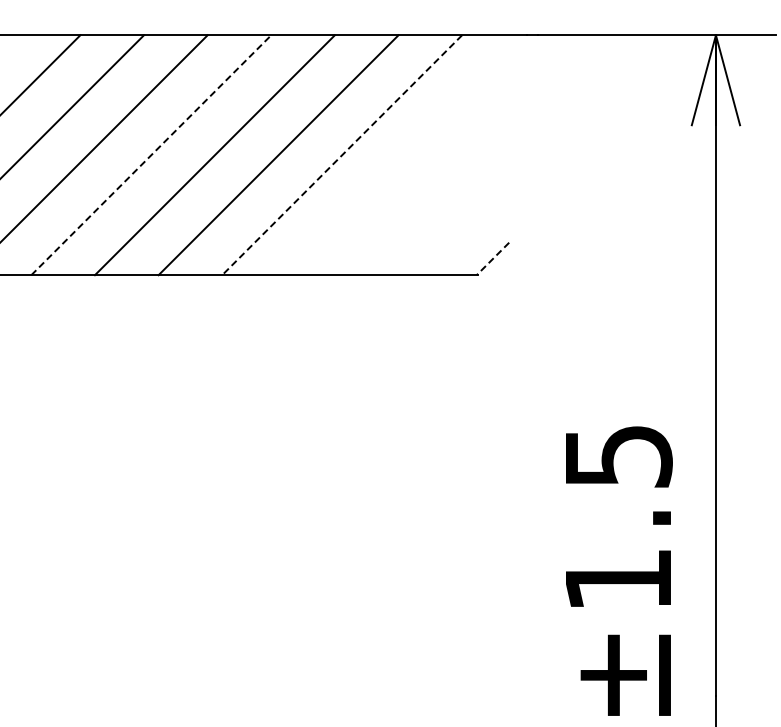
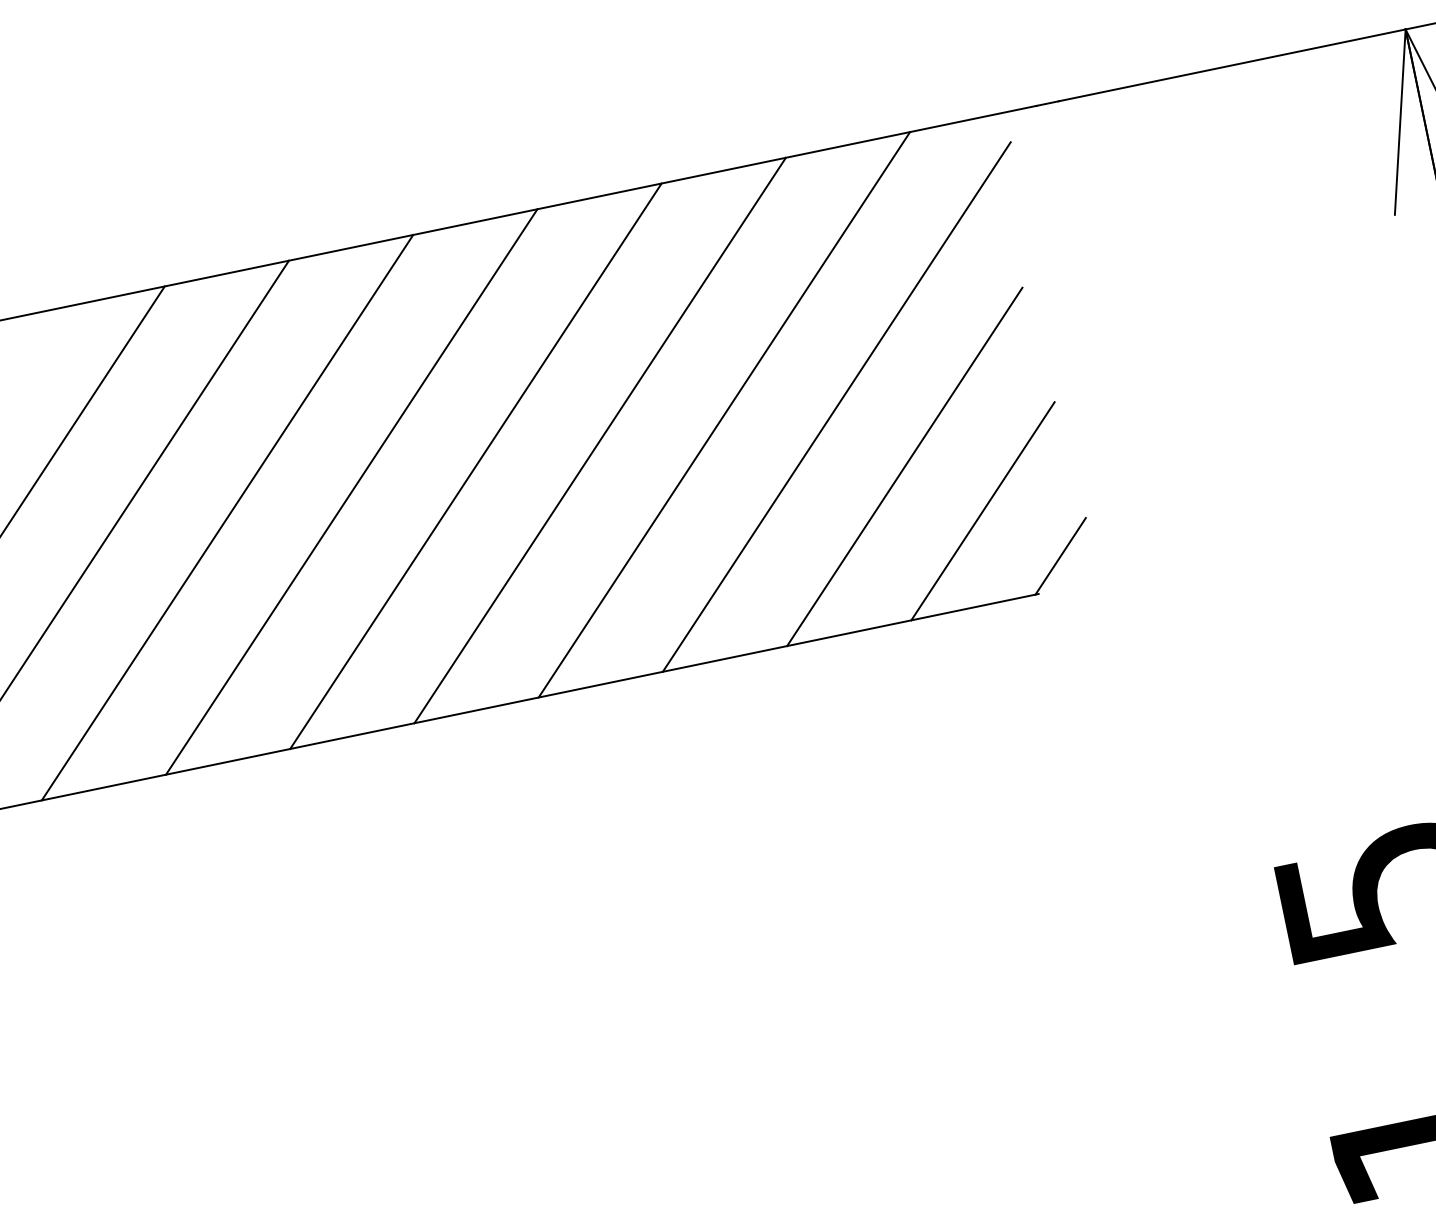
line: (151, 155) -> (352, 492), dashed -> solid
line: (342, 155) -> (725, 415), dashed -> solid
line: (397, 162) -> (835, 406), added
line: (425, 199) -> (904, 467), added
line: (459, 228) -> (983, 510), added
line: (492, 258) -> (1059, 555), dashed -> solid

